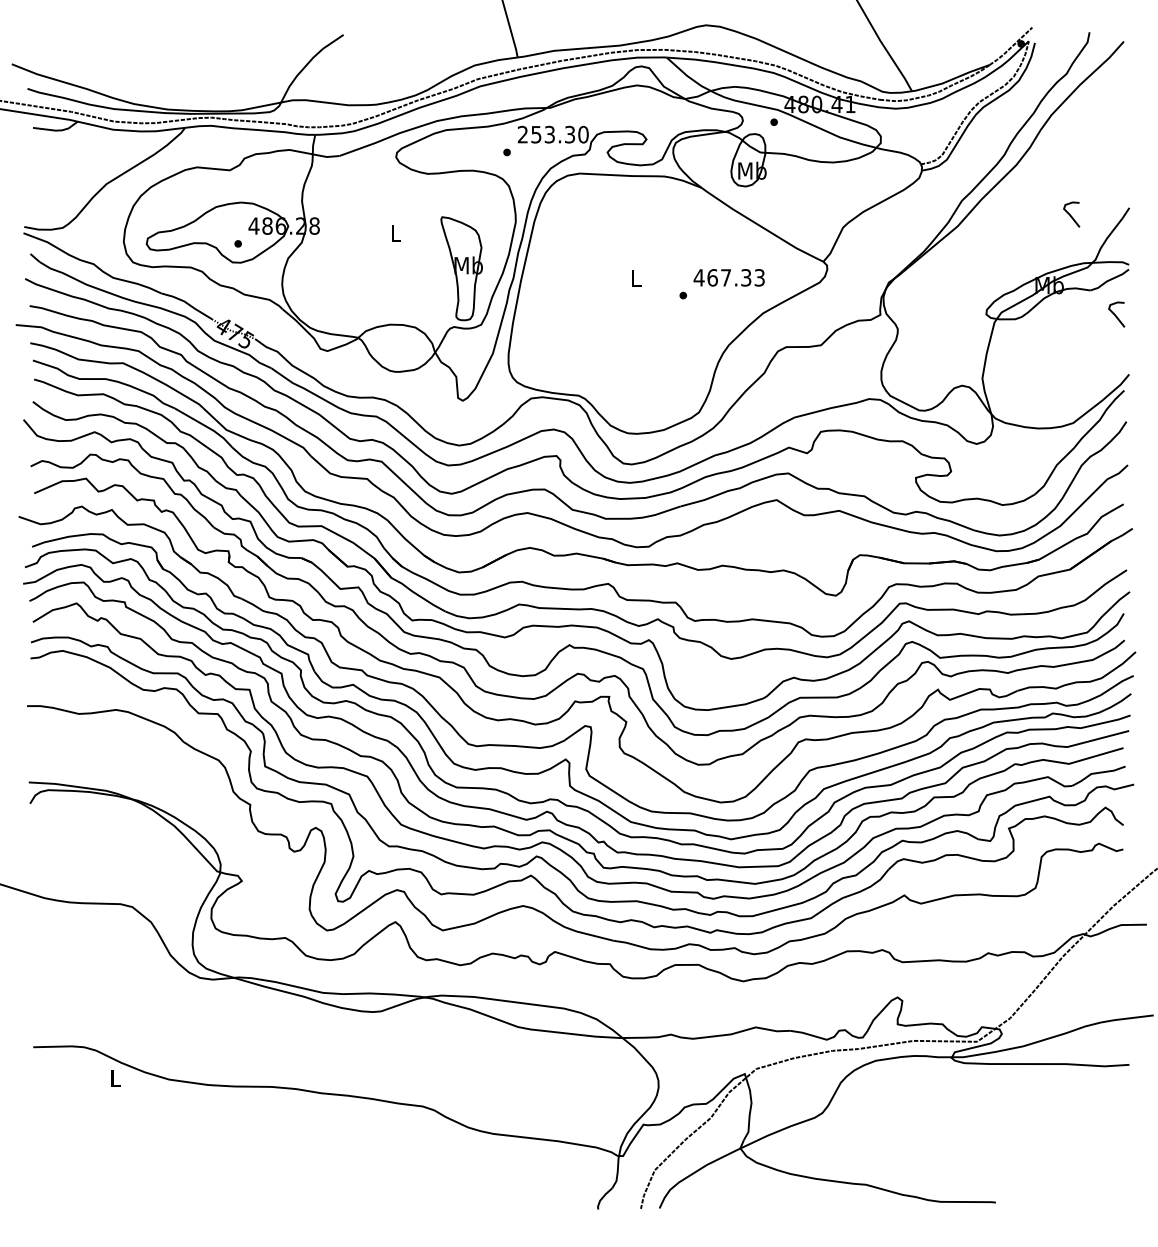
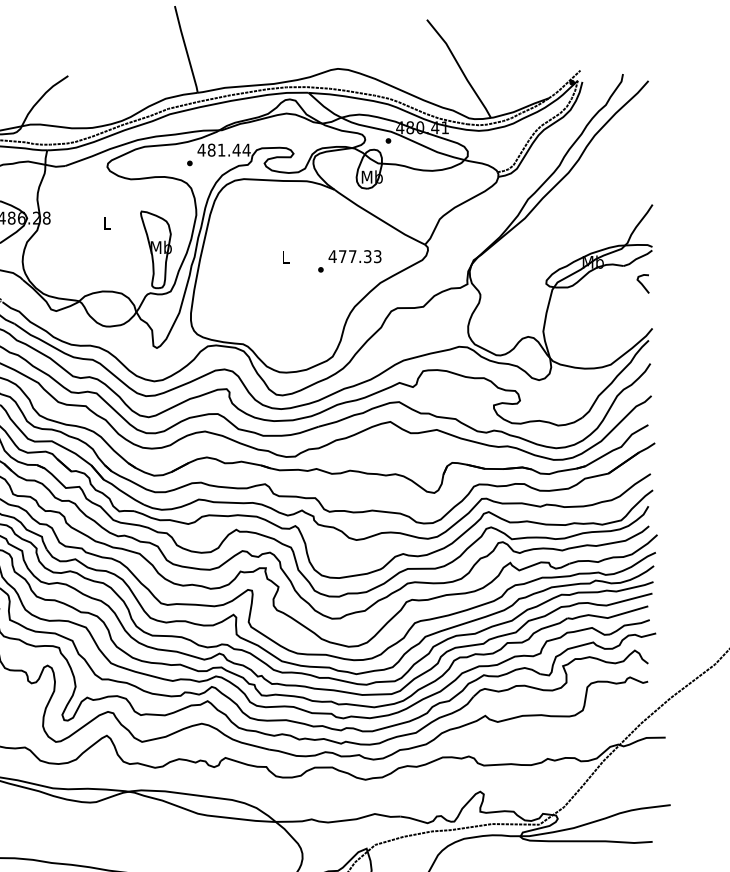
text: (553, 134) -> (224, 150), 253.30 -> 481.44
curve: (1070, 214) -> (608, 209), removed
text: (712, 277) -> (342, 256), 467.33 -> 477.33

